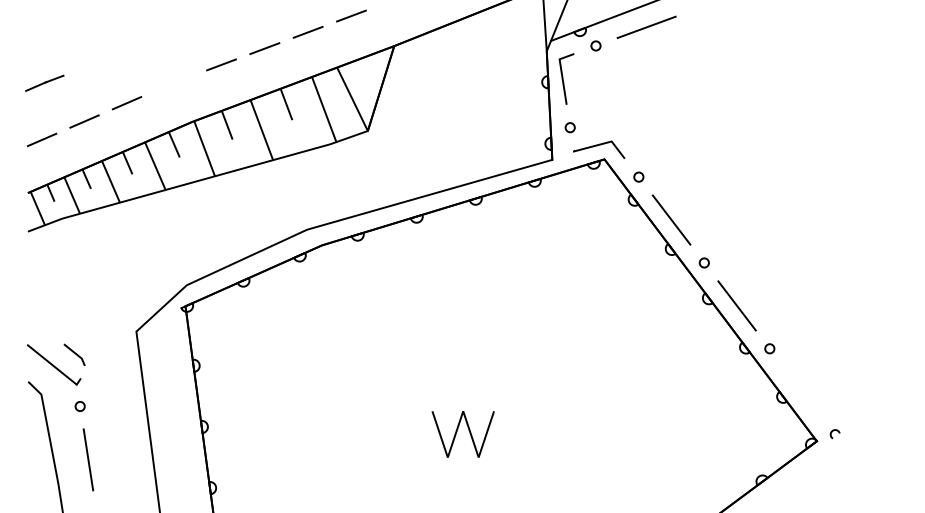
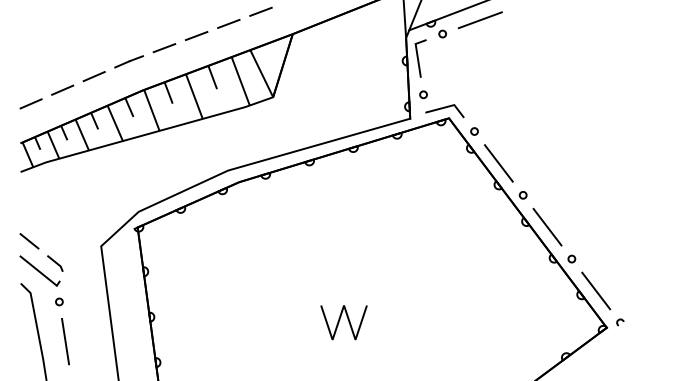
line: (43, 82) -> (128, 61), moved
line: (39, 325) -> (29, 241), added
line: (802, 391) -> (596, 290), added

